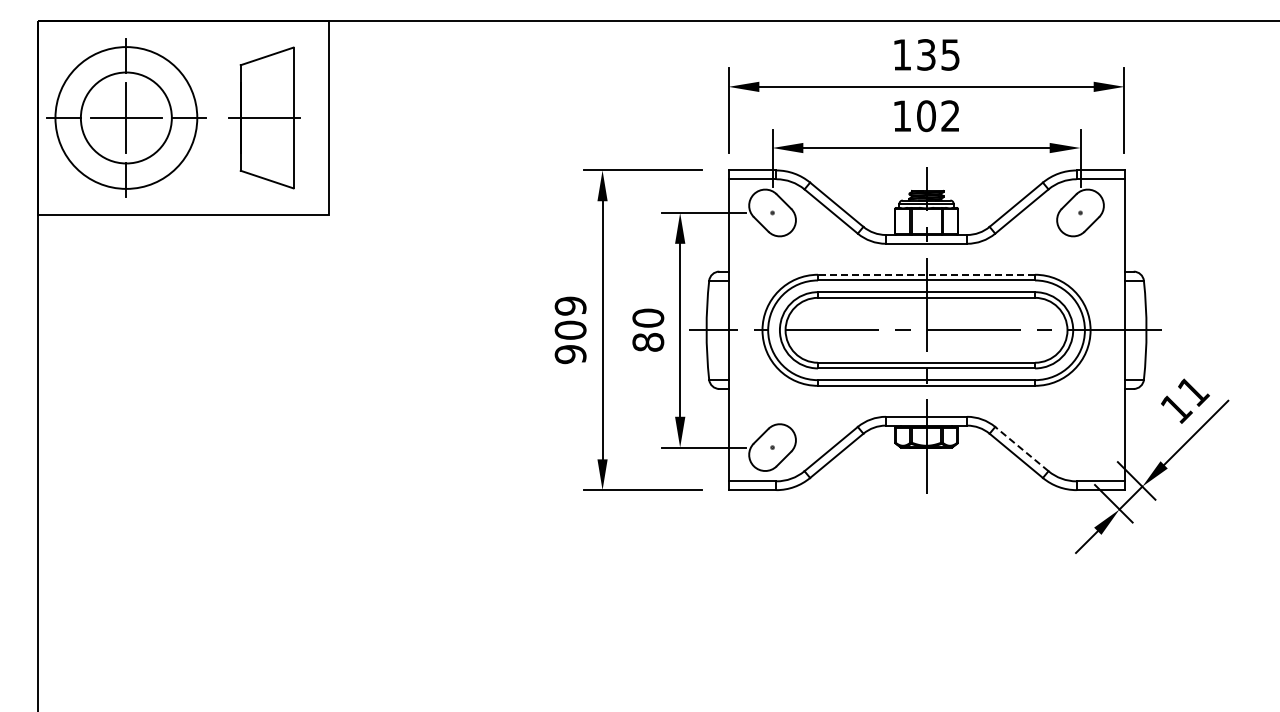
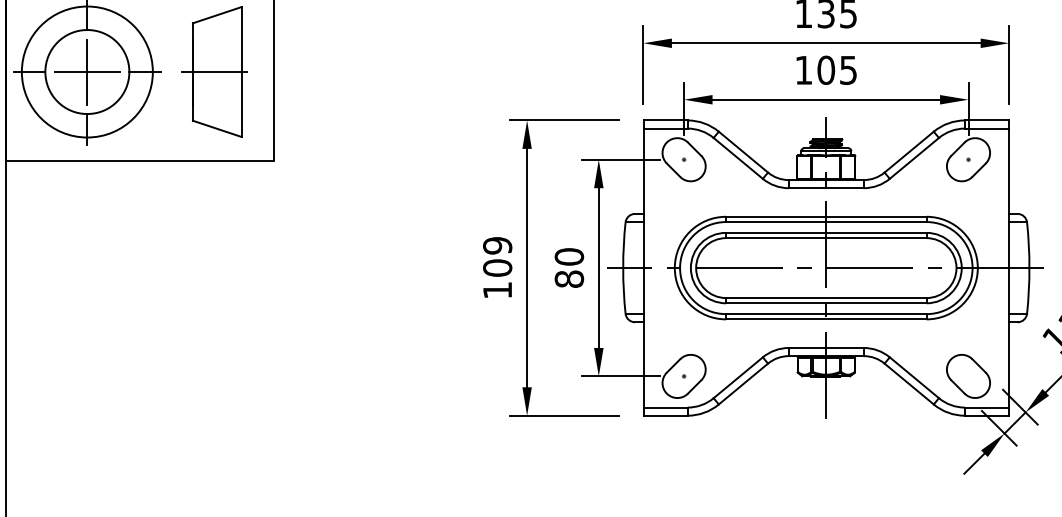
text: (950, 116) -> (848, 70), 102 -> 105
line: (926, 274) -> (826, 216), dashed -> solid
text: (570, 354) -> (497, 290), 909 -> 109
part: (1080, 447) -> (968, 376), added
line: (1021, 449) -> (914, 378), dashed -> solid

